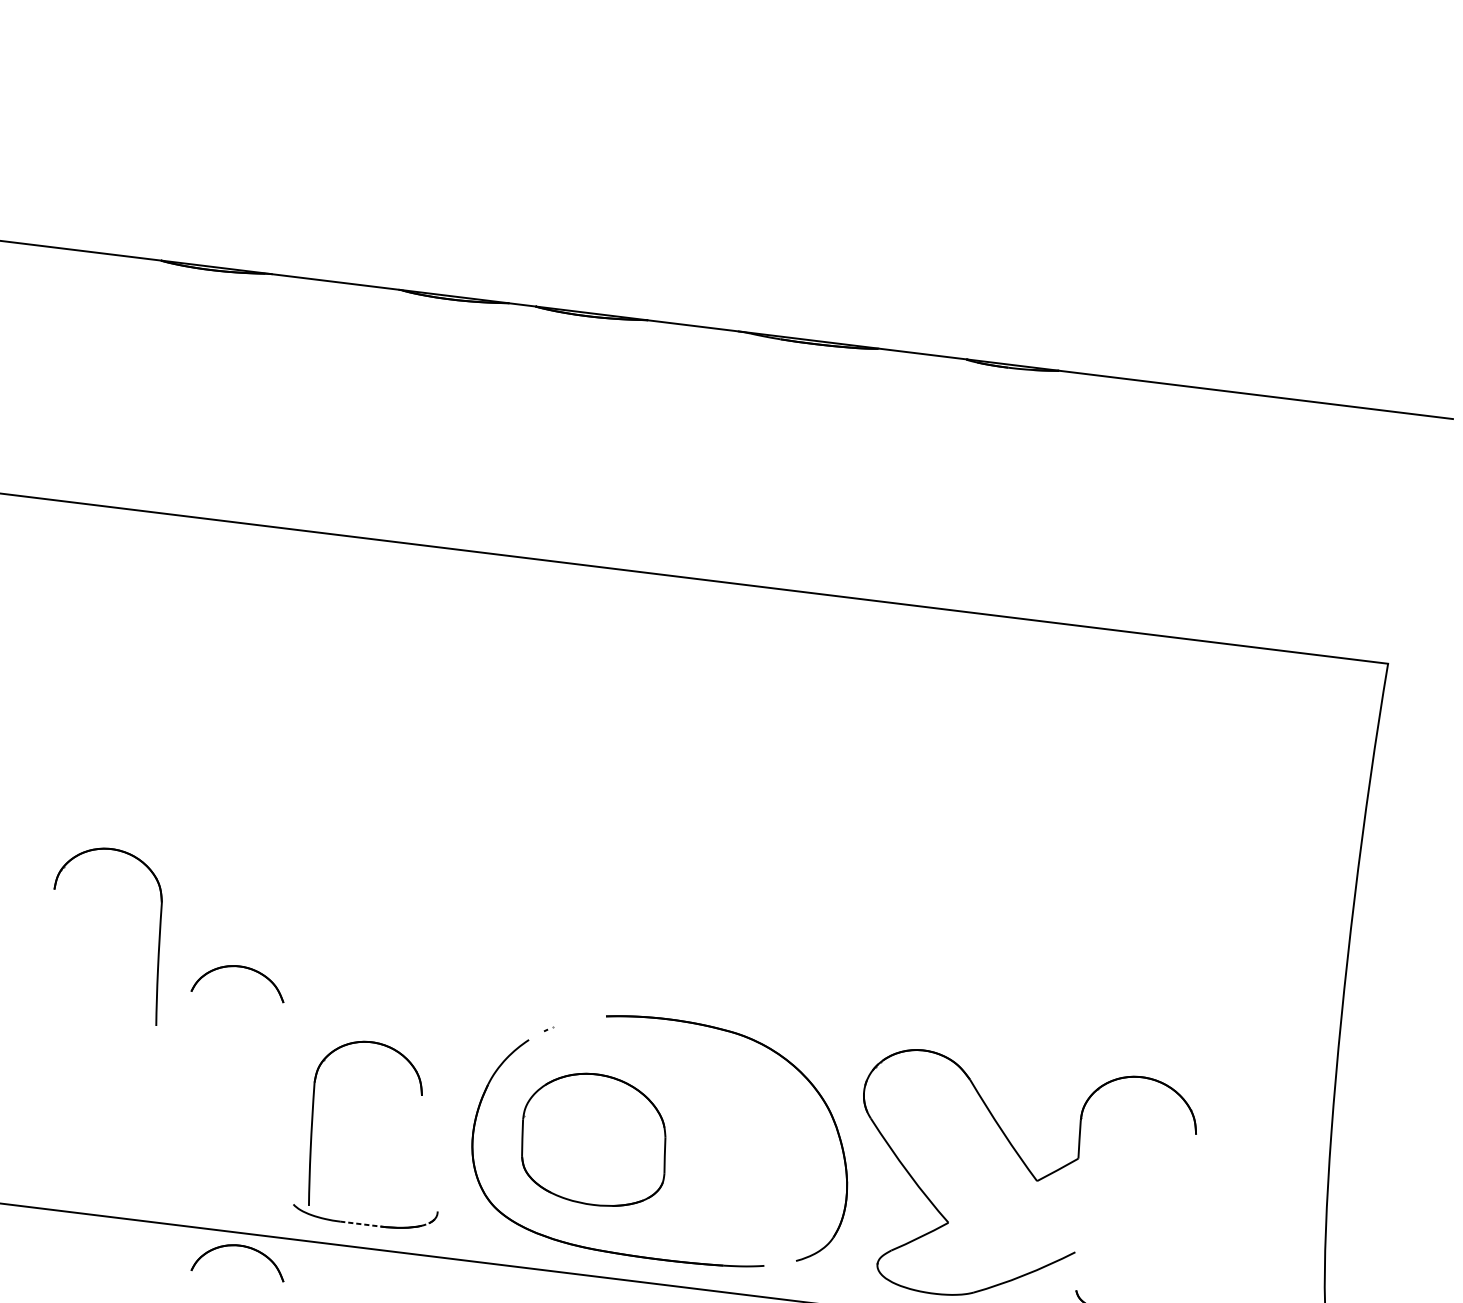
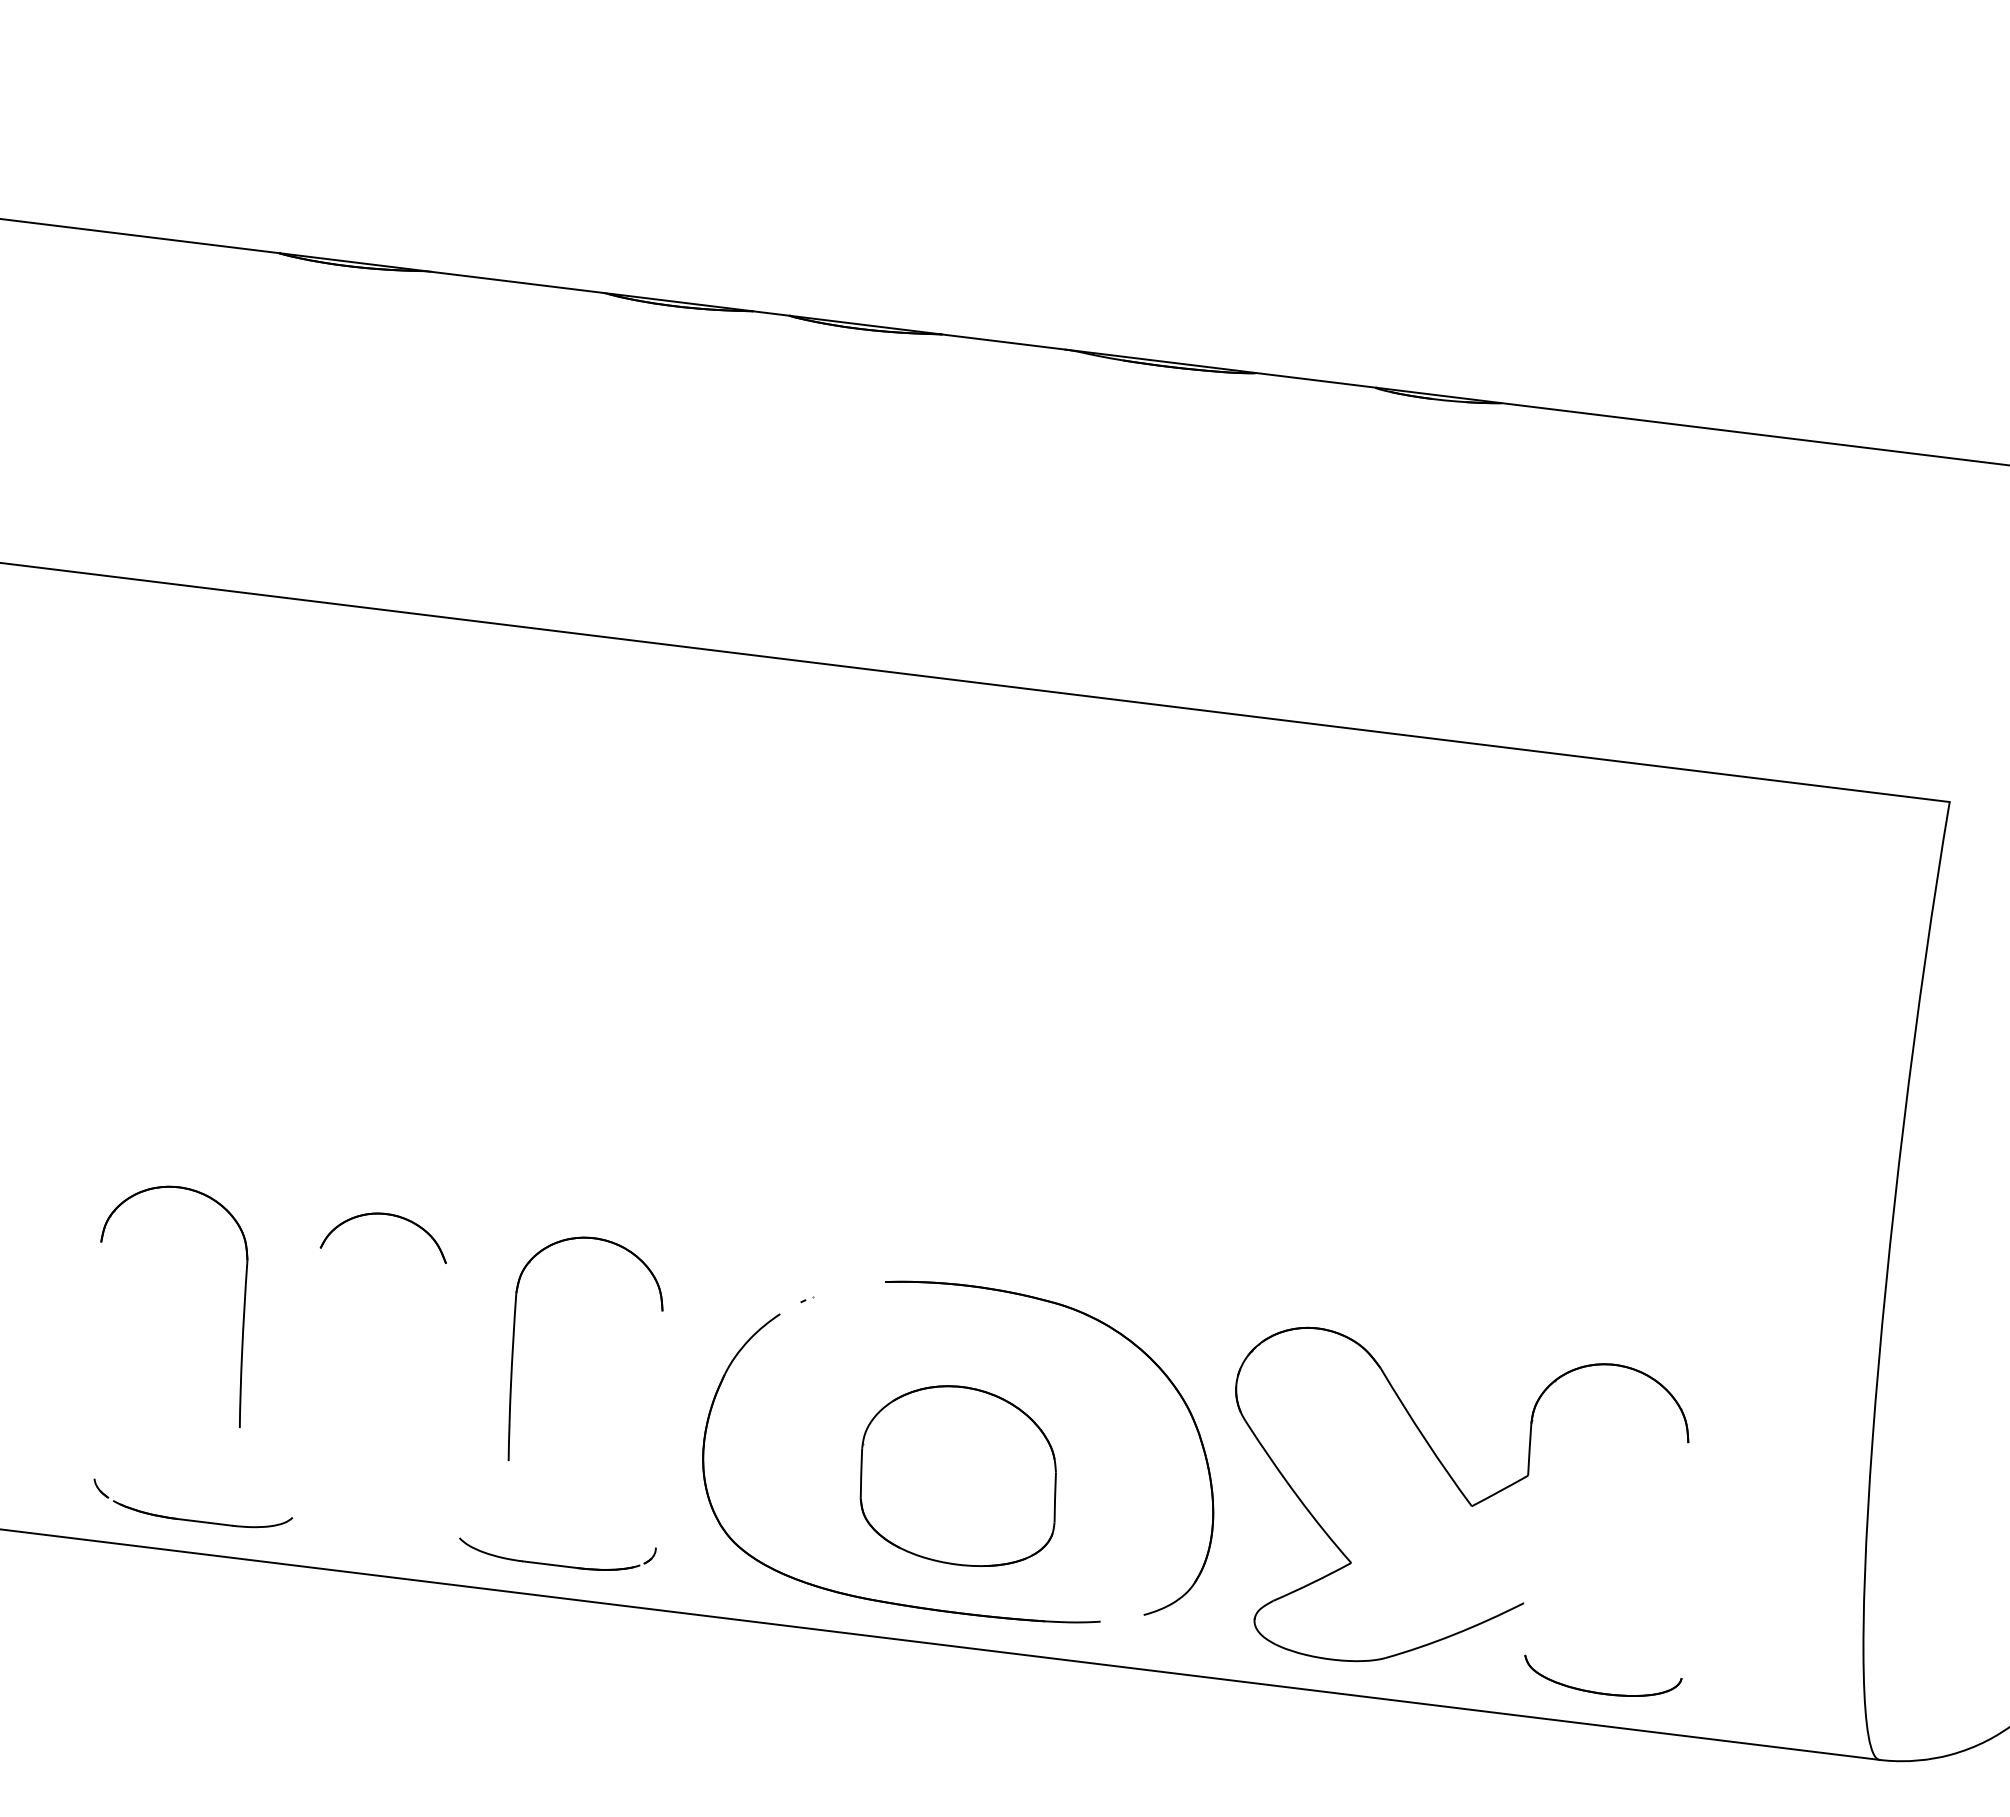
part: (158, 936) -> (243, 1306), moved
part: (313, 1119) -> (514, 1343), moved
part: (593, 1139) -> (957, 1475), moved
part: (97, 1190) -> (192, 1519), added
line: (360, 1223) -> (550, 1564), dashed -> solid
part: (239, 1246) -> (386, 1595), removed

